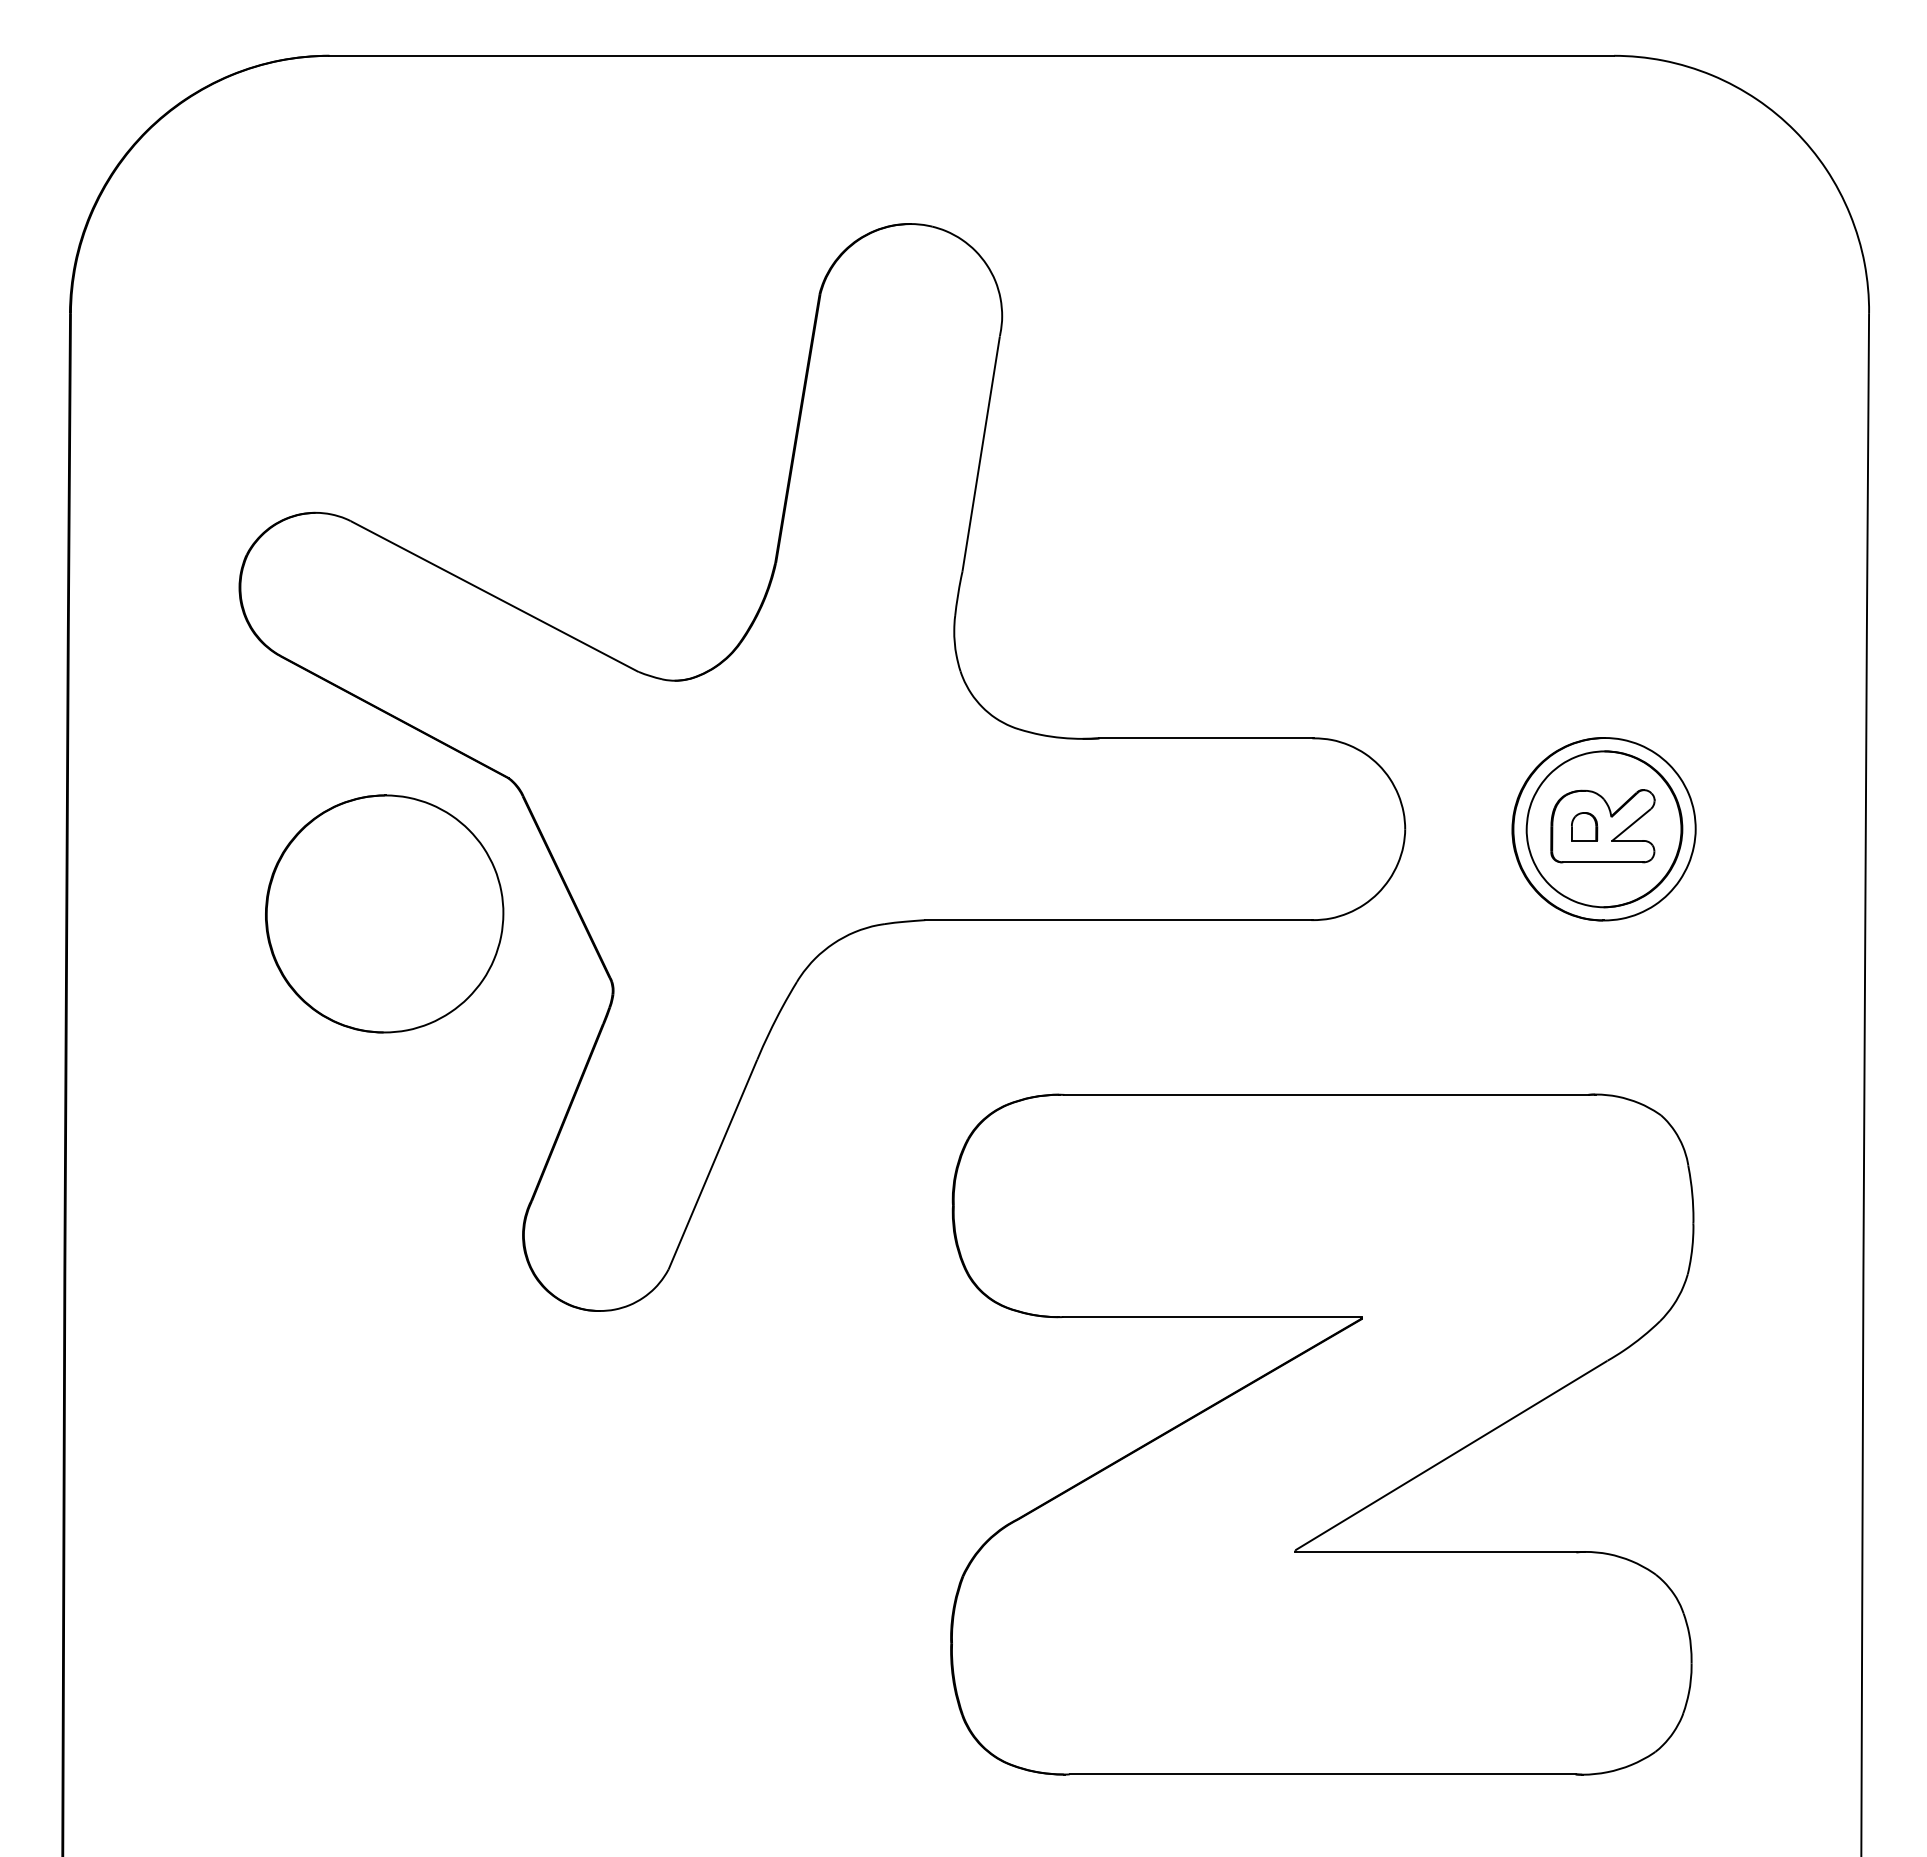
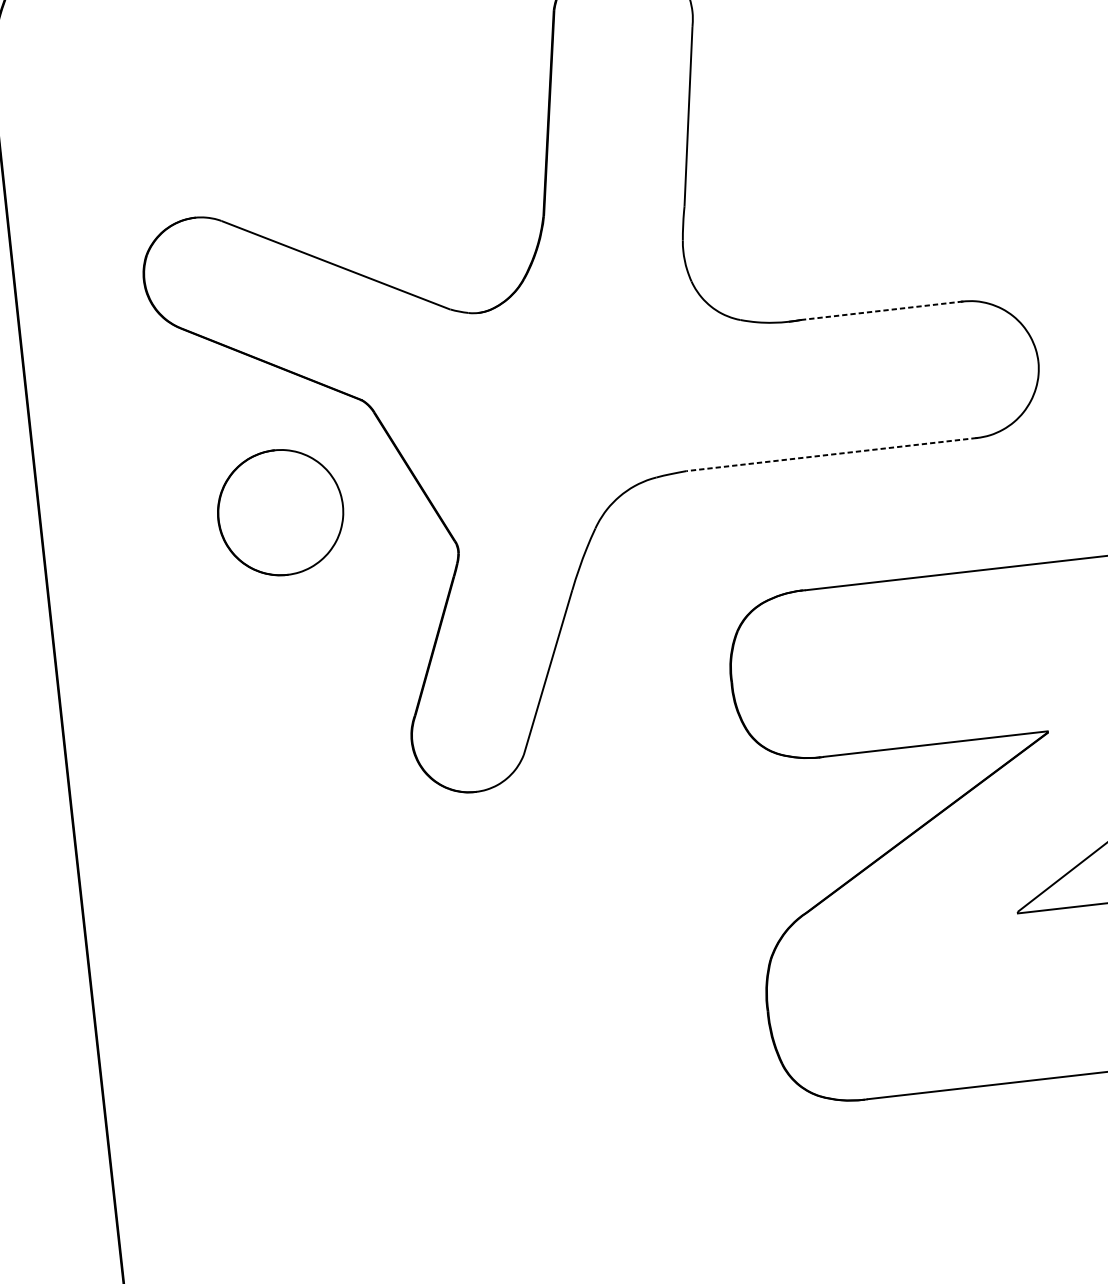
line: (1206, 738) -> (881, 310), solid -> dashed
part: (384, 913) -> (280, 512), size x0.7
line: (1118, 920) -> (831, 454), solid -> dashed

